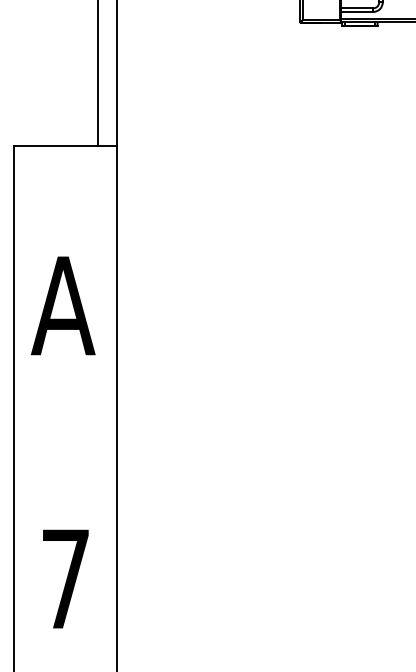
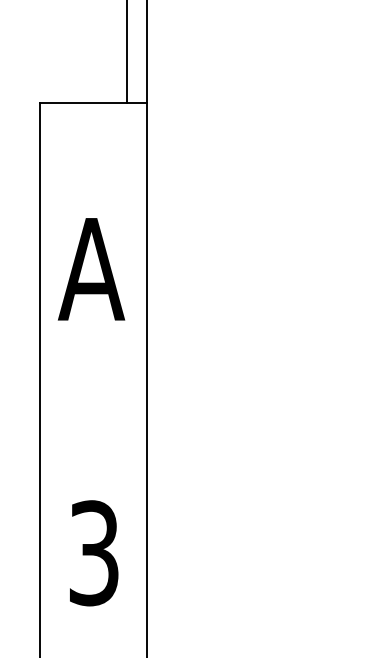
text: (65, 579) -> (93, 553), 7 -> 3

